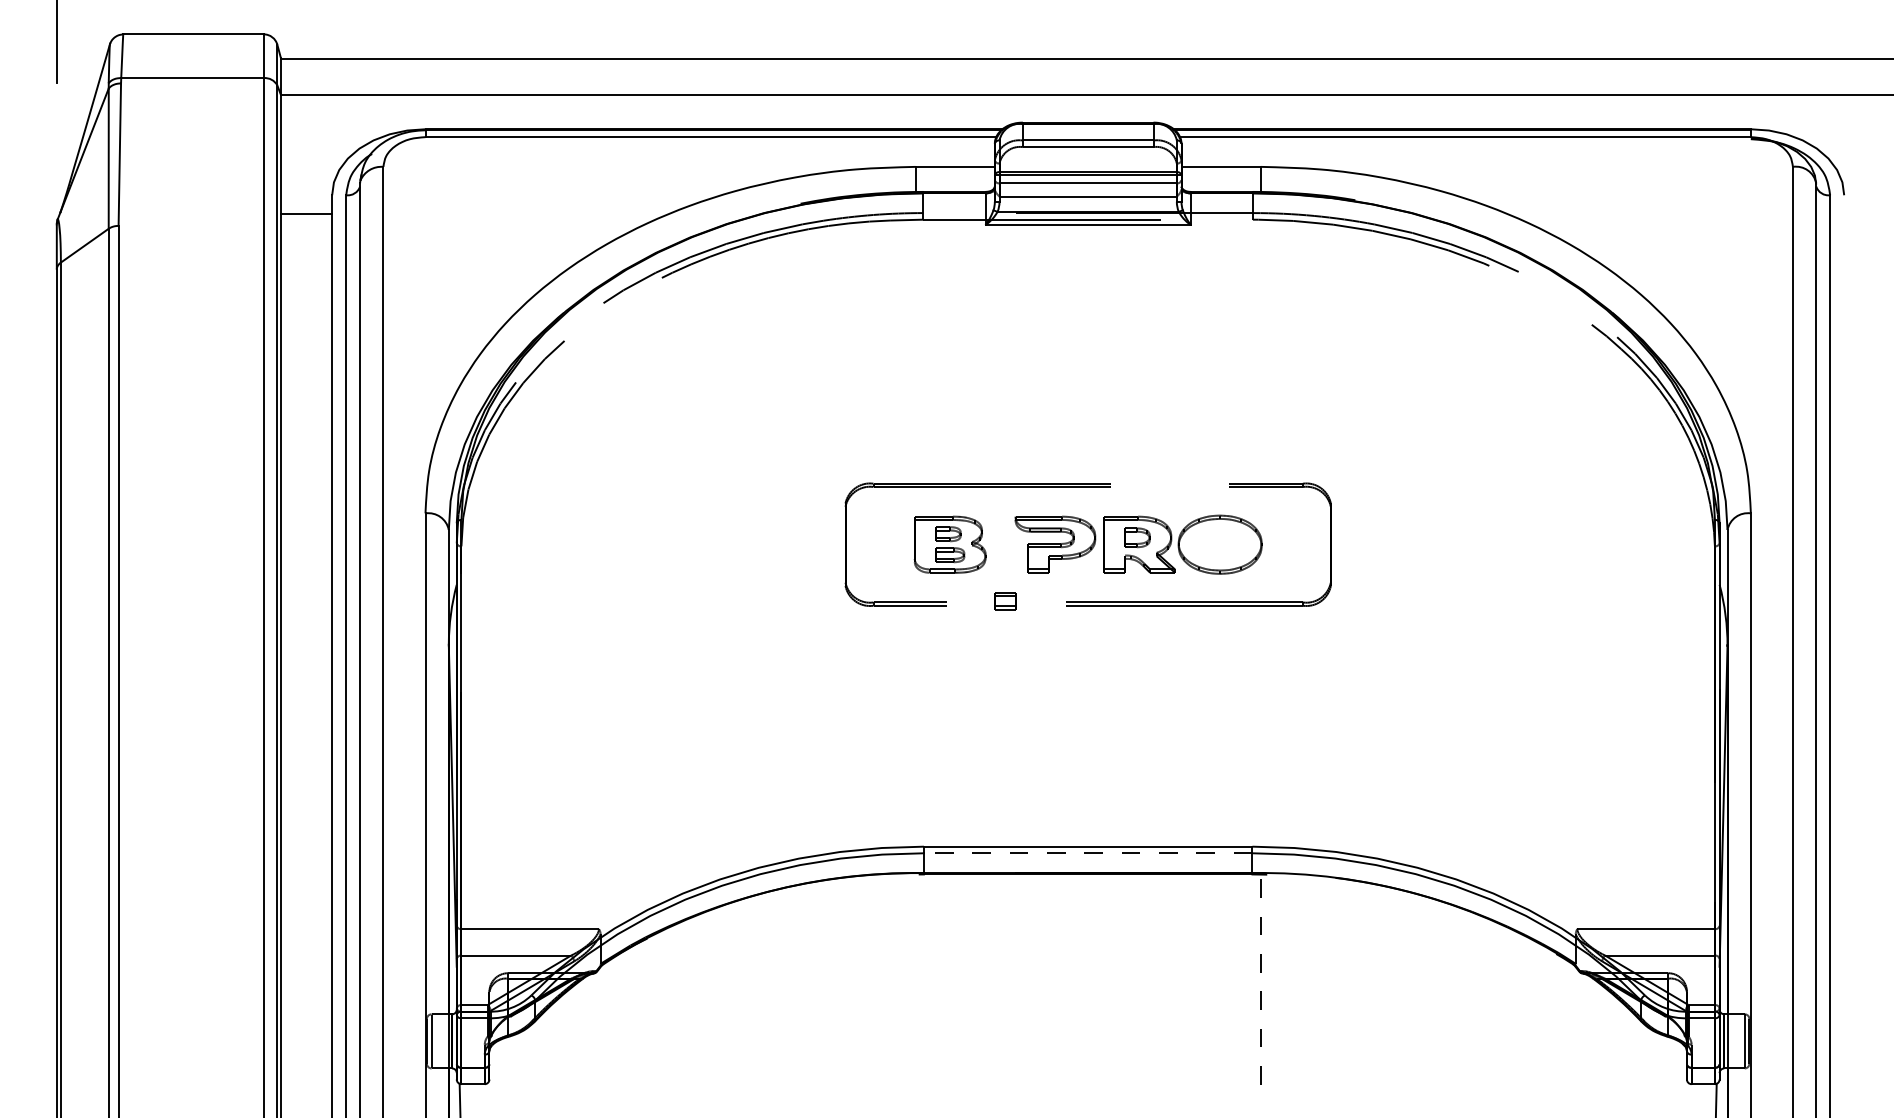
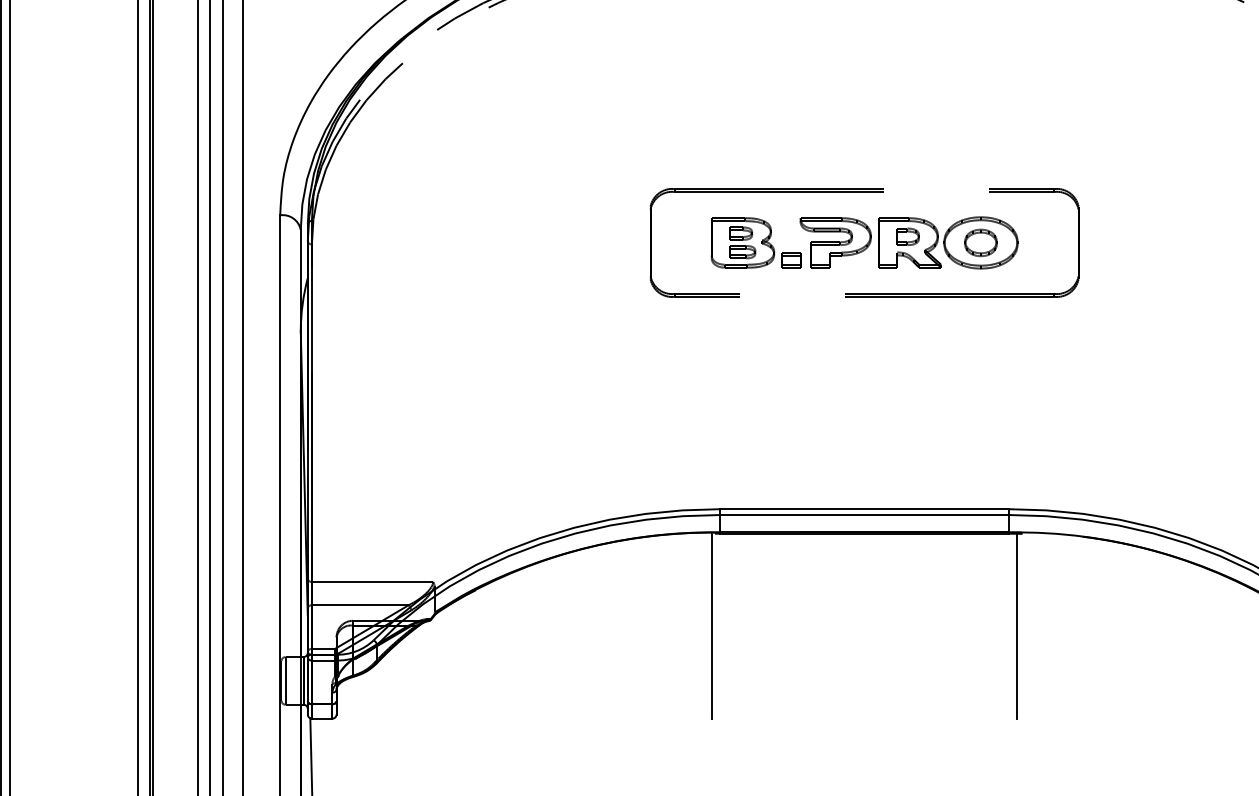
part: (1219, 544) -> (980, 242), added
part: (1005, 601) -> (791, 260), moved
line: (1087, 853) -> (863, 515), dashed -> solid
line: (915, 978) -> (712, 625), added
line: (1260, 979) -> (1016, 626), dashed -> solid

